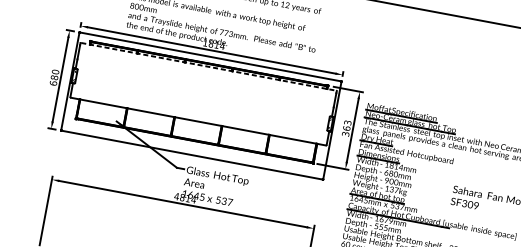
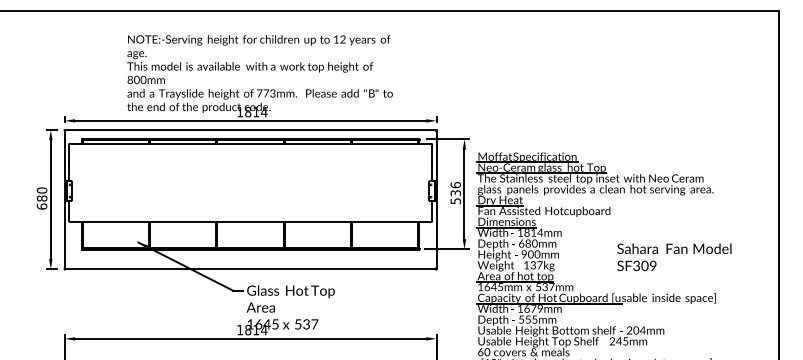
line: (208, 67) -> (250, 144), dashed -> solid
text: (346, 127) -> (455, 192), 363 -> 536
text: (176, 196) -> (239, 330), 4814 -> 1814

